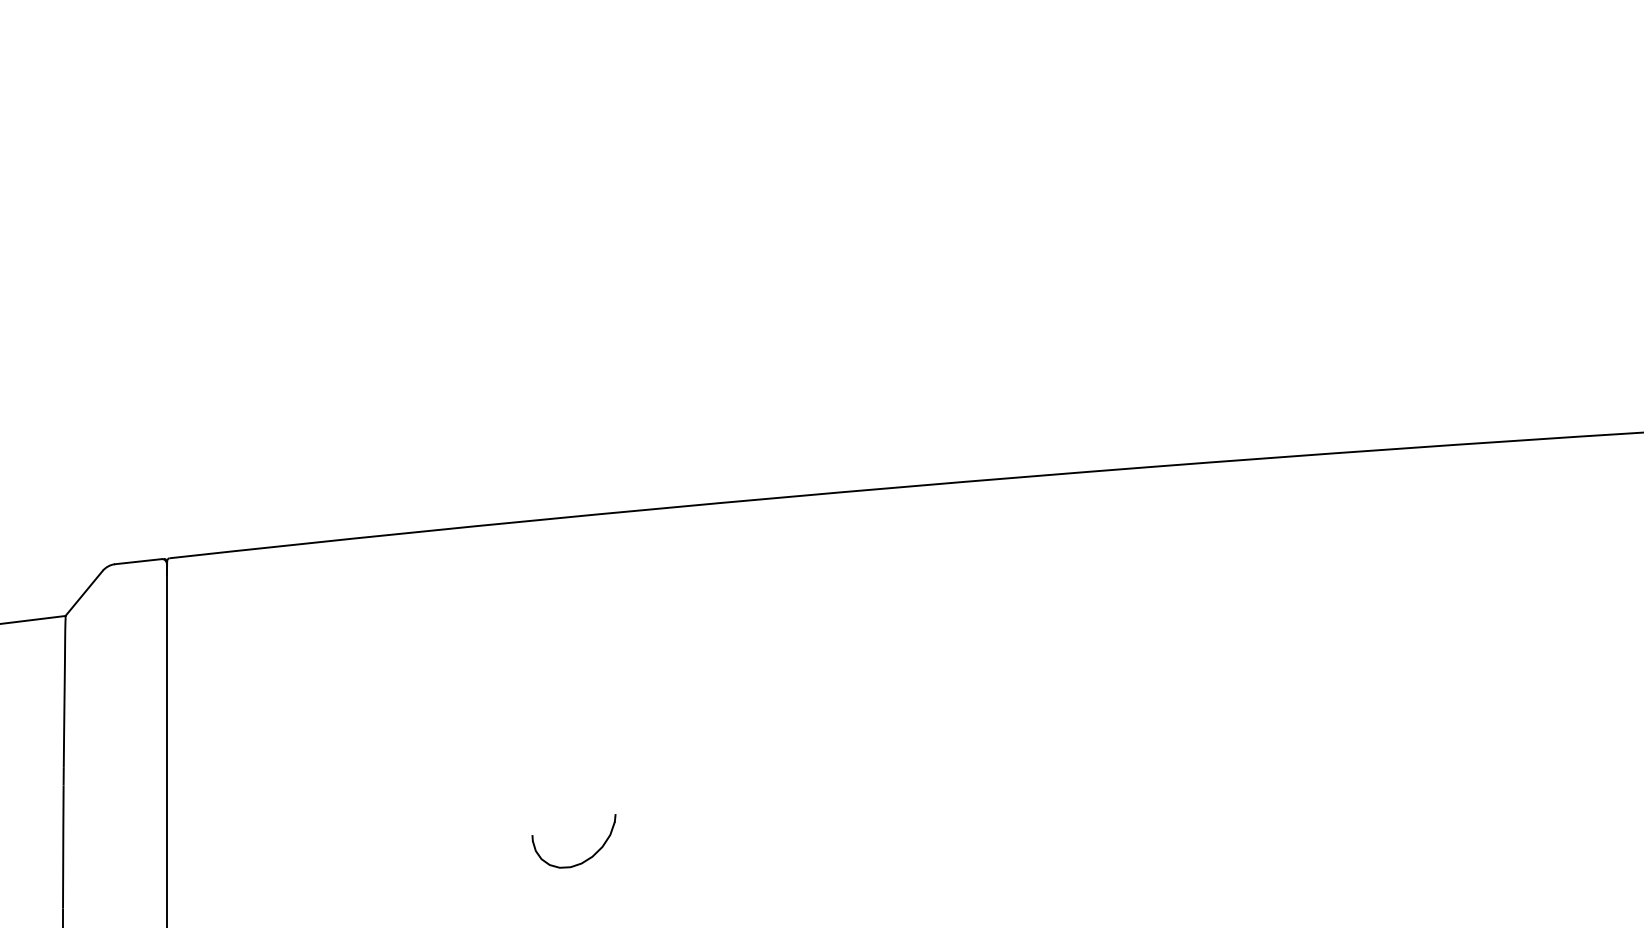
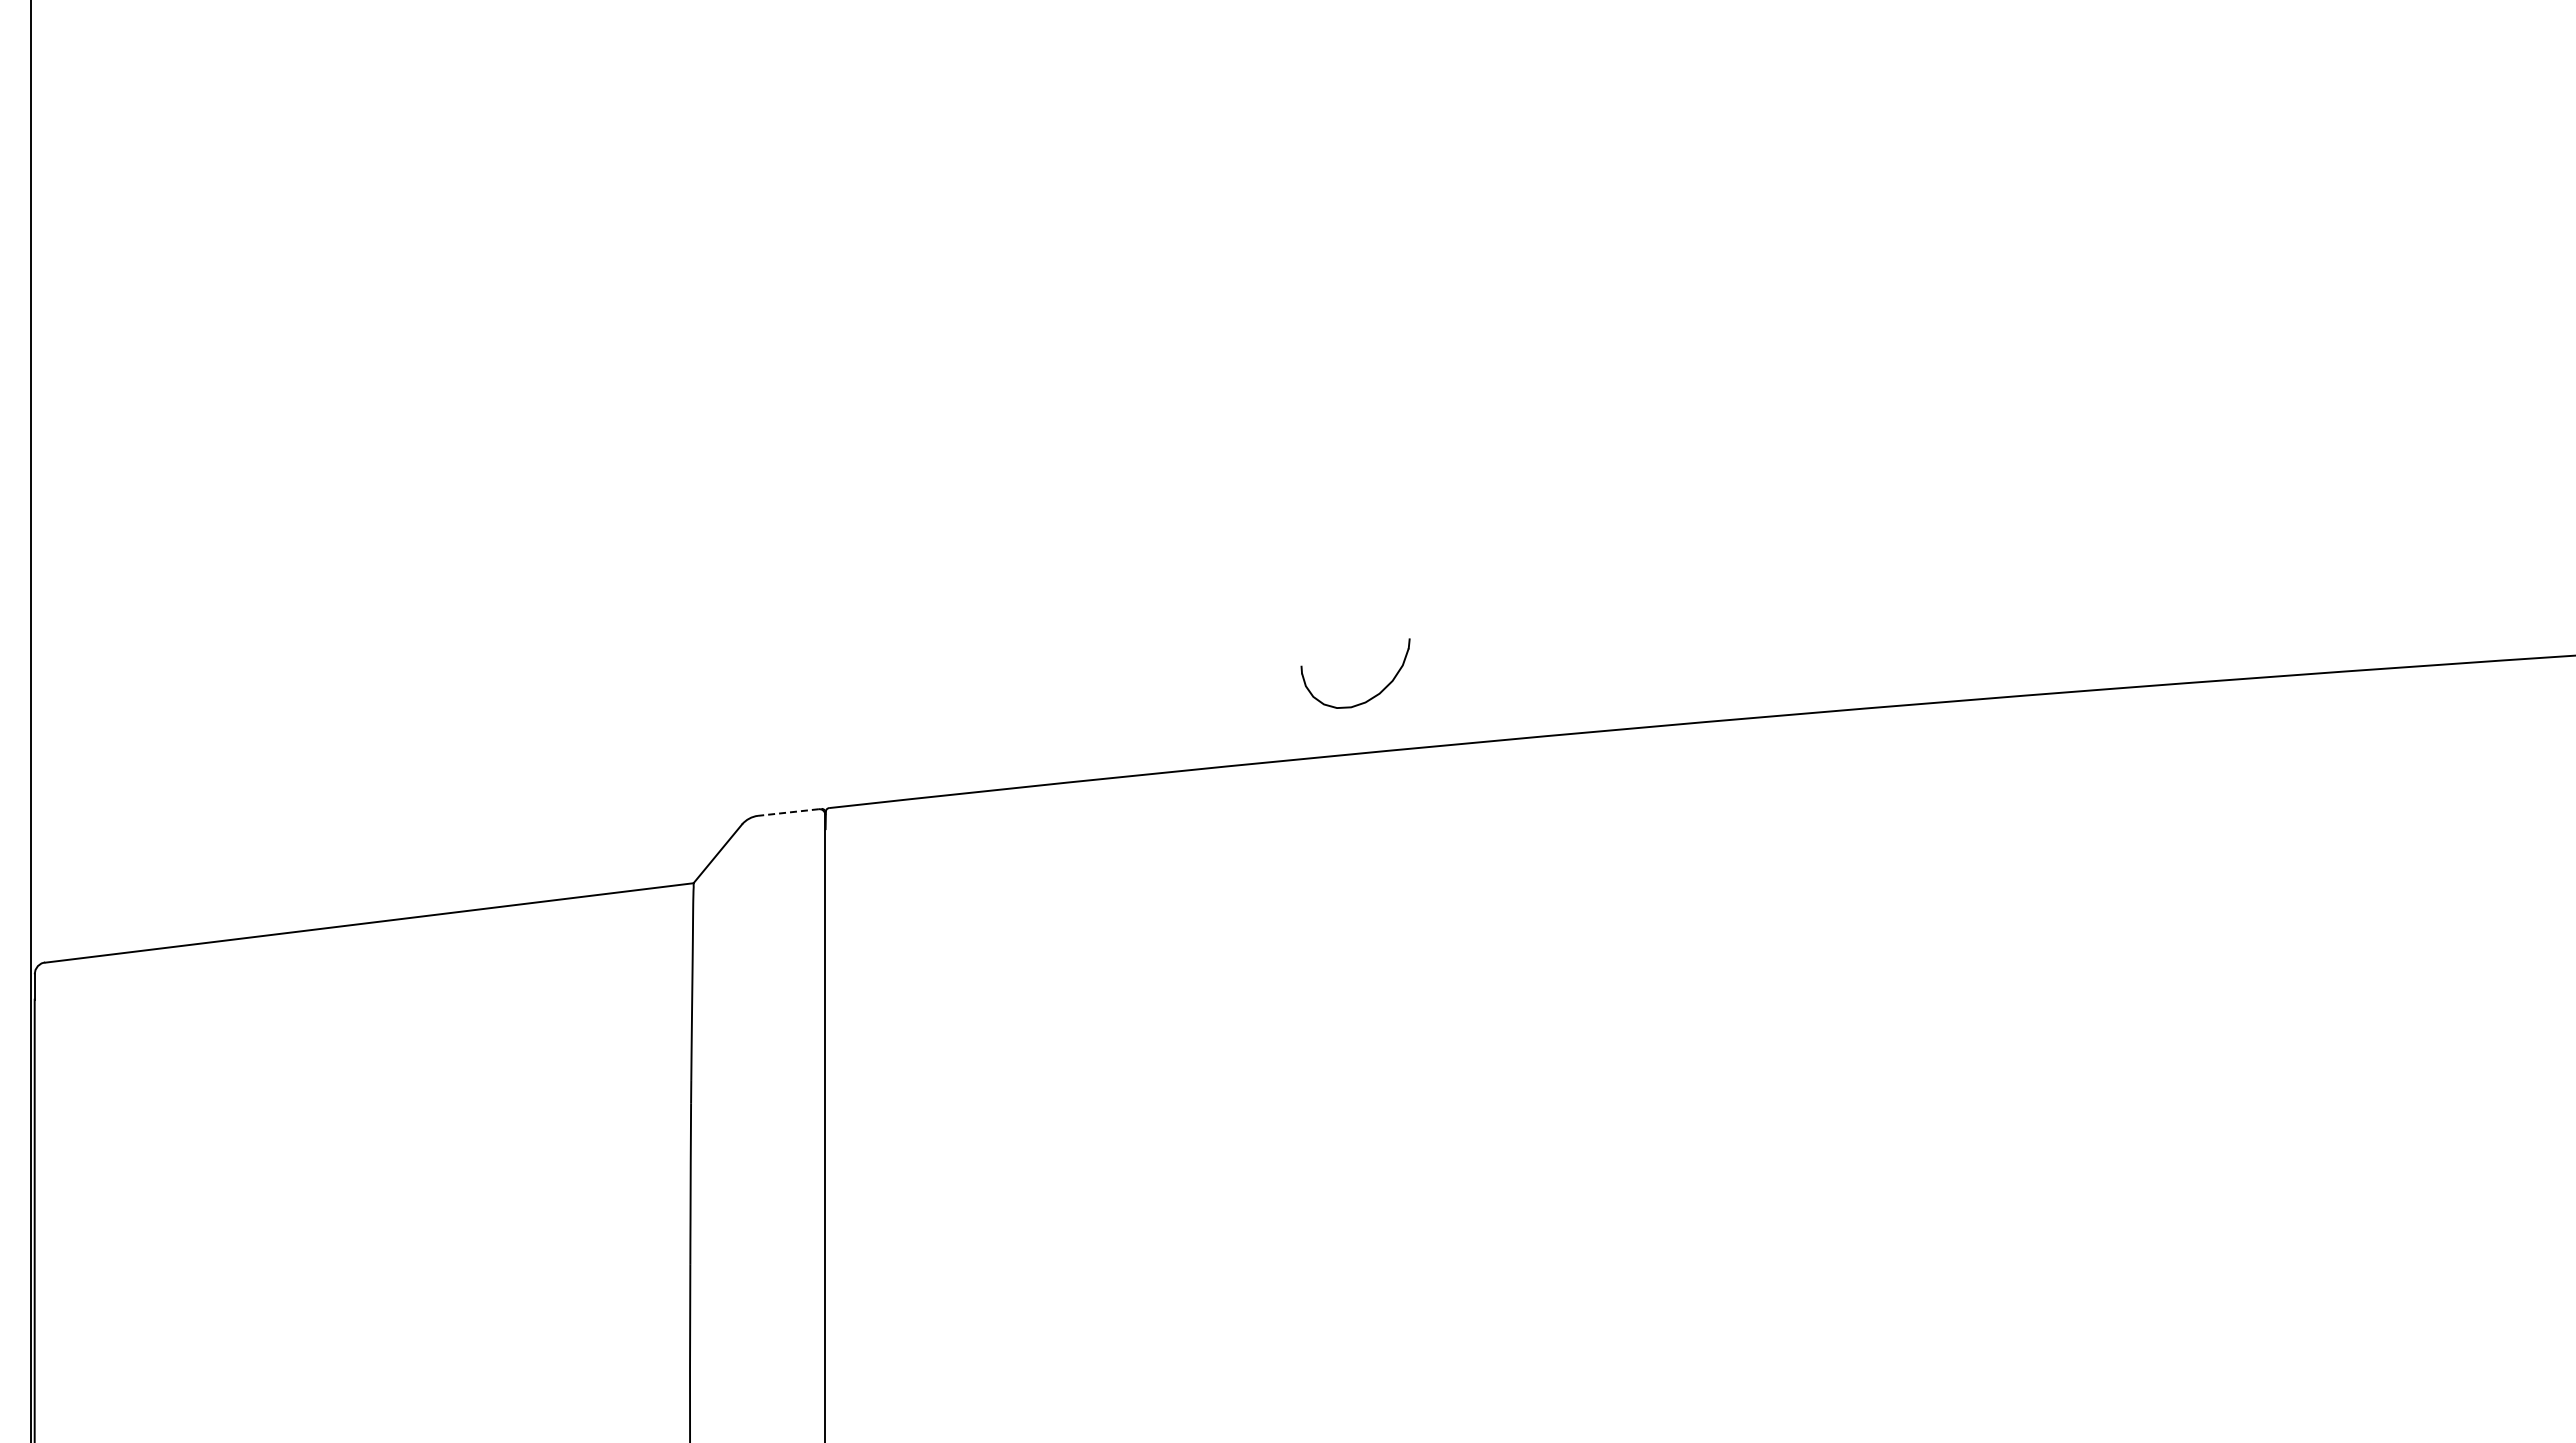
line: (138, 561) -> (788, 812), solid -> dashed
part: (584, 860) -> (1369, 698), moved

